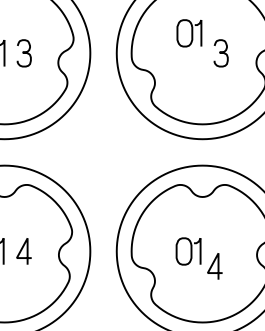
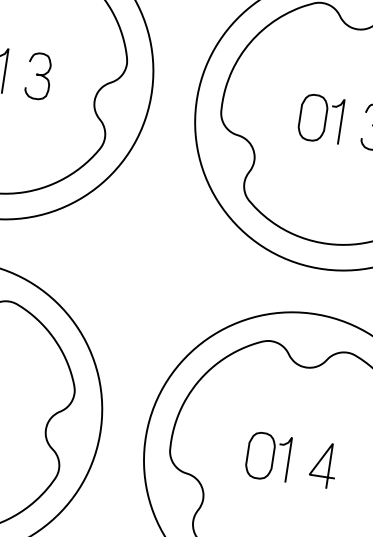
part: (189, 33) -> (320, 119), moved
line: (212, 266) -> (319, 464), moved

